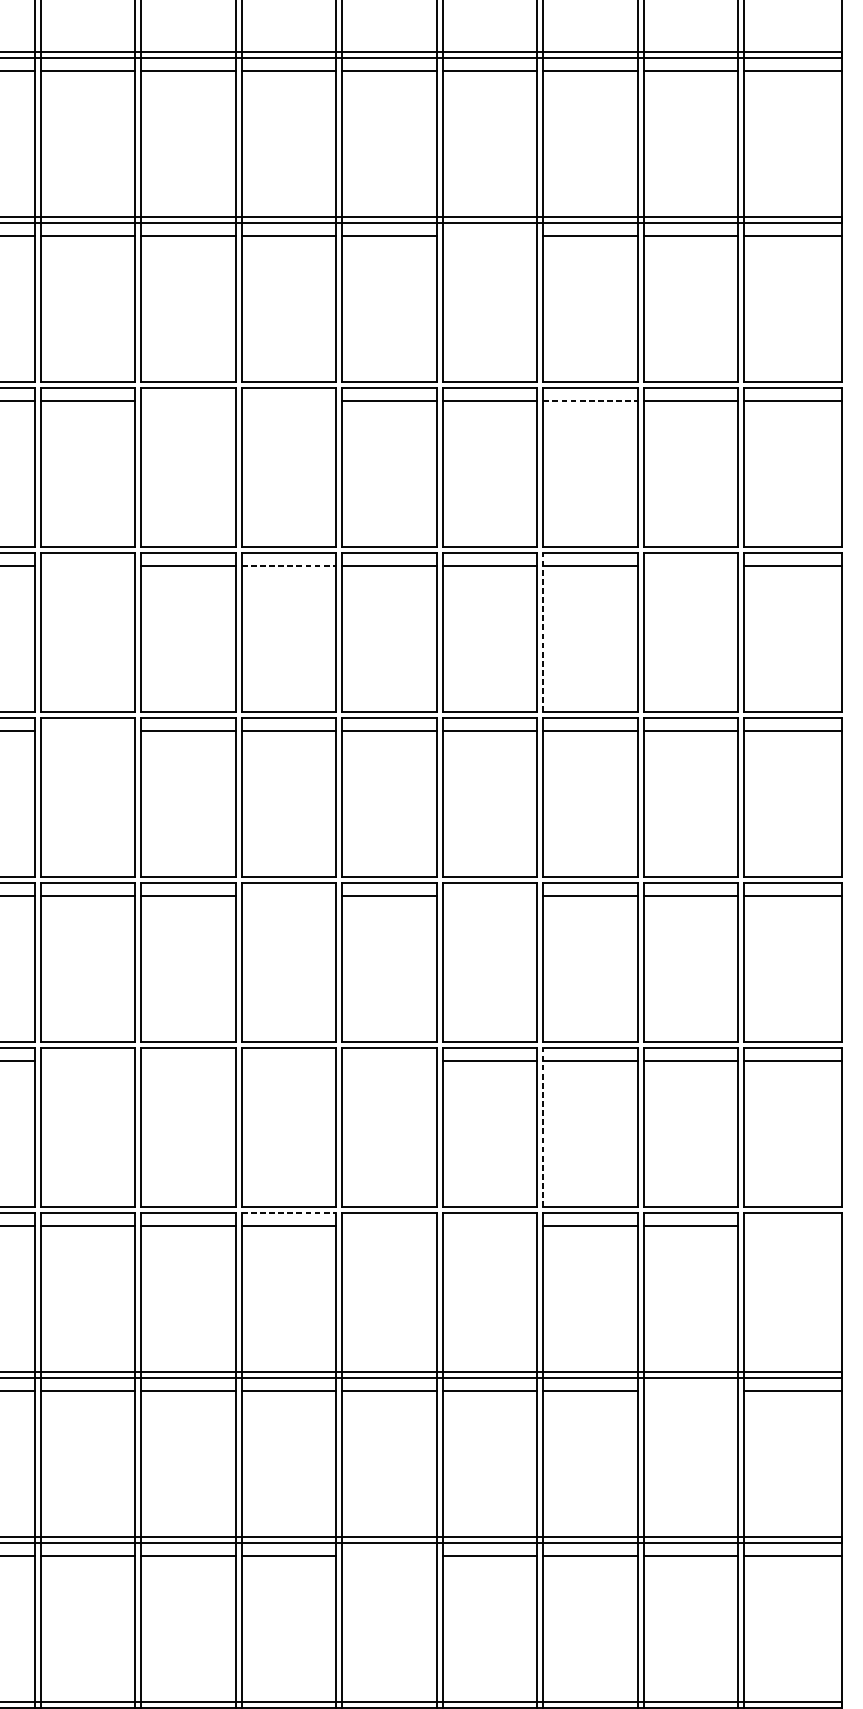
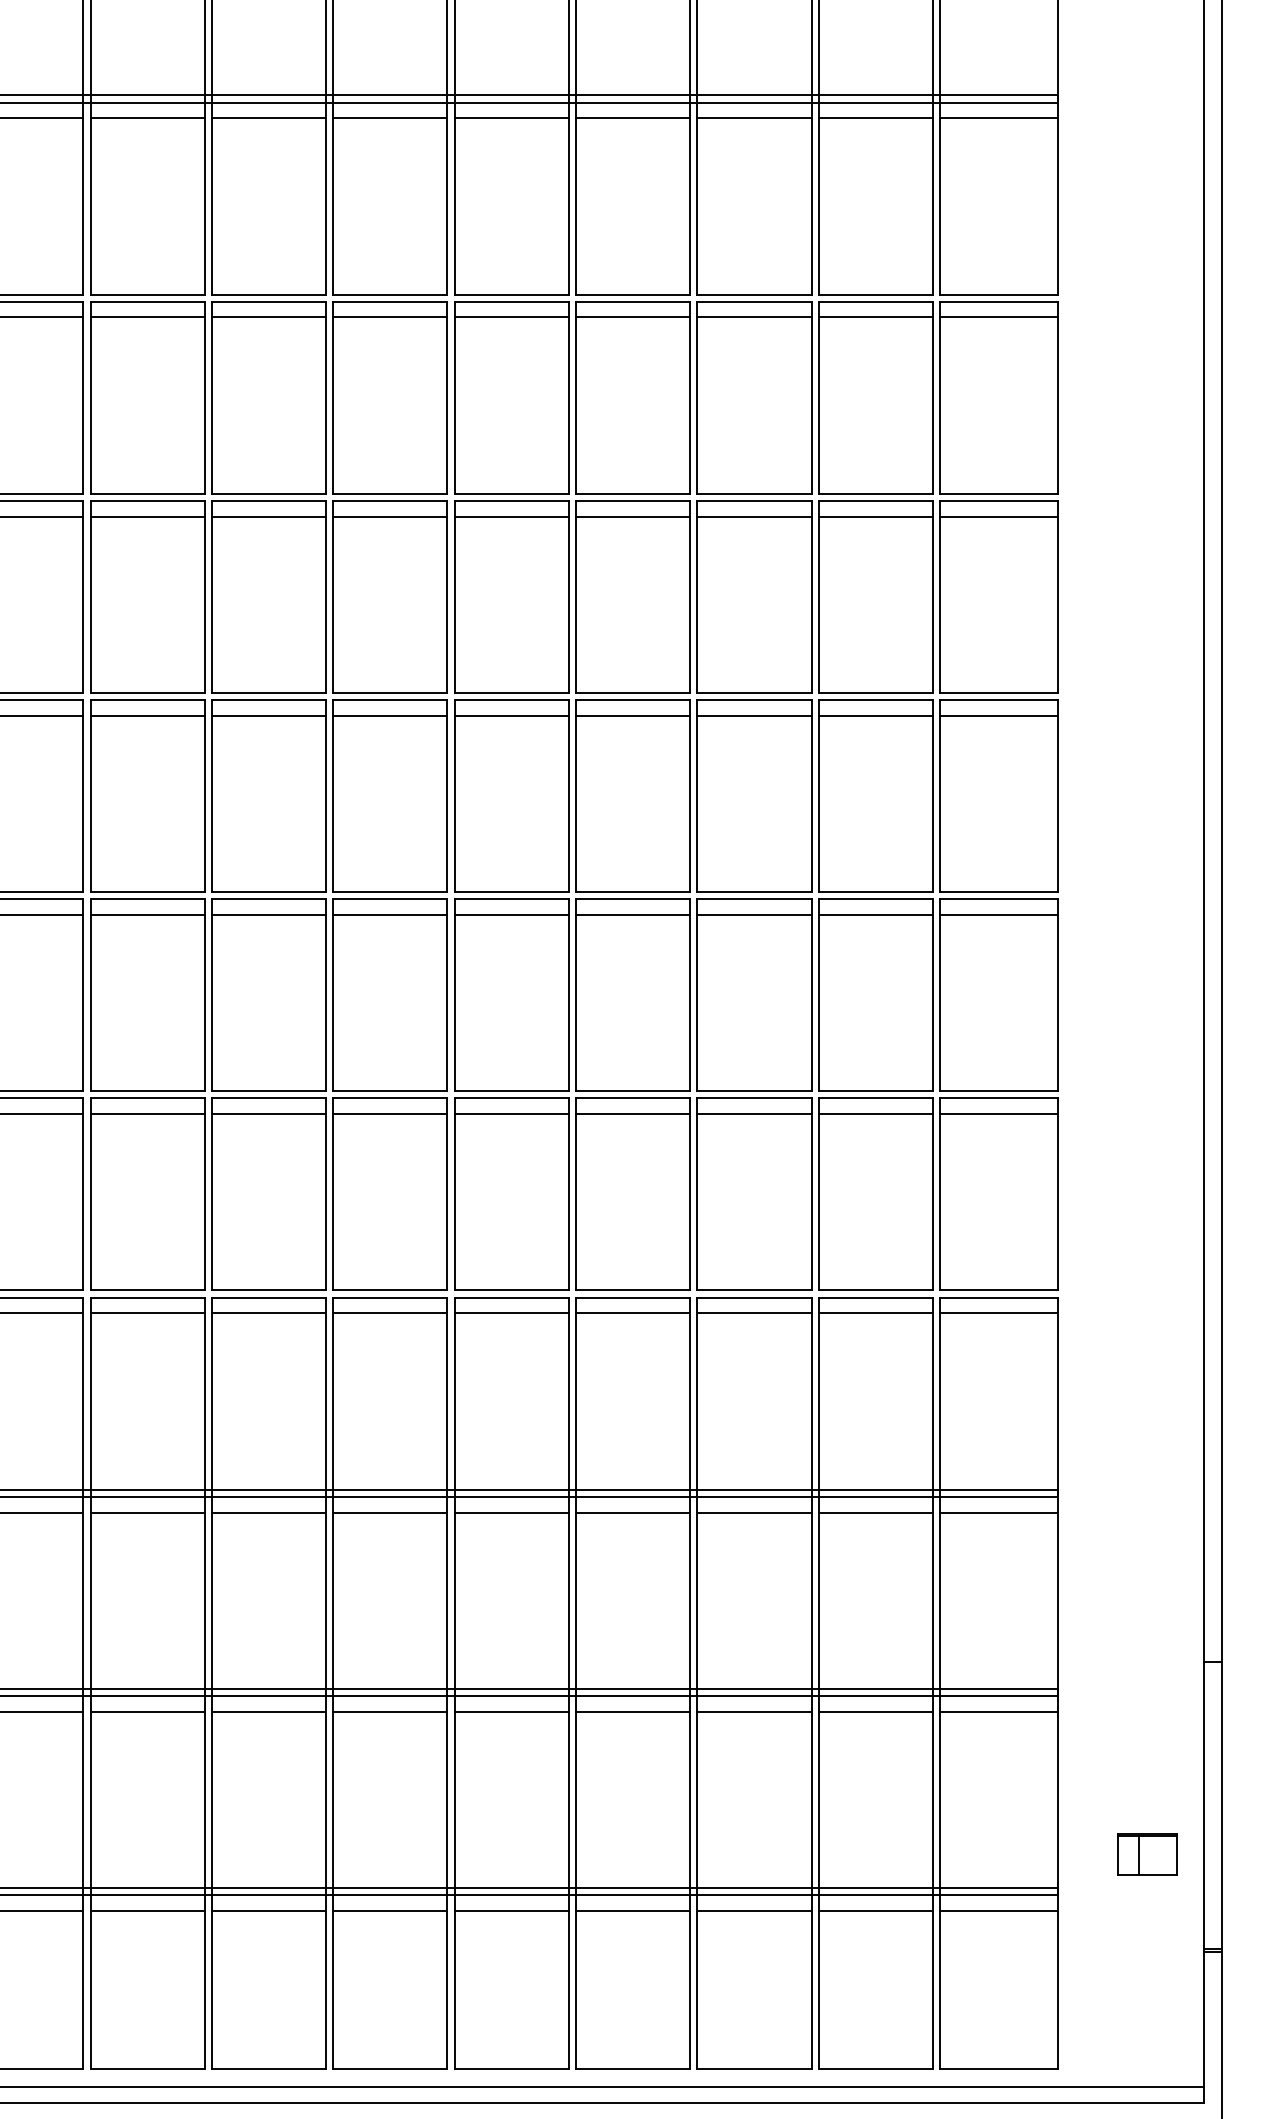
line: (490, 236) -> (633, 118), added
line: (188, 401) -> (269, 317), added
line: (289, 401) -> (390, 317), added
line: (590, 401) -> (754, 317), dashed -> solid
line: (87, 566) -> (147, 516), added
line: (289, 566) -> (390, 516), dashed -> solid
line: (690, 566) -> (875, 516), added
line: (543, 632) -> (697, 596), dashed -> solid
line: (87, 730) -> (147, 715), added
line: (289, 896) -> (390, 915), added
line: (490, 896) -> (633, 915), added
line: (87, 1061) -> (147, 1114), added
line: (188, 1061) -> (269, 1114), added
line: (289, 1061) -> (390, 1114), added
line: (389, 1061) -> (511, 1114), added
line: (543, 1127) -> (697, 1194), dashed -> solid
line: (289, 1213) -> (390, 1297), dashed -> solid
line: (389, 1226) -> (511, 1313), added
line: (490, 1226) -> (633, 1313), added
line: (793, 1226) -> (999, 1313), added
line: (690, 1391) -> (875, 1512), added
line: (389, 1555) -> (511, 1711), added

